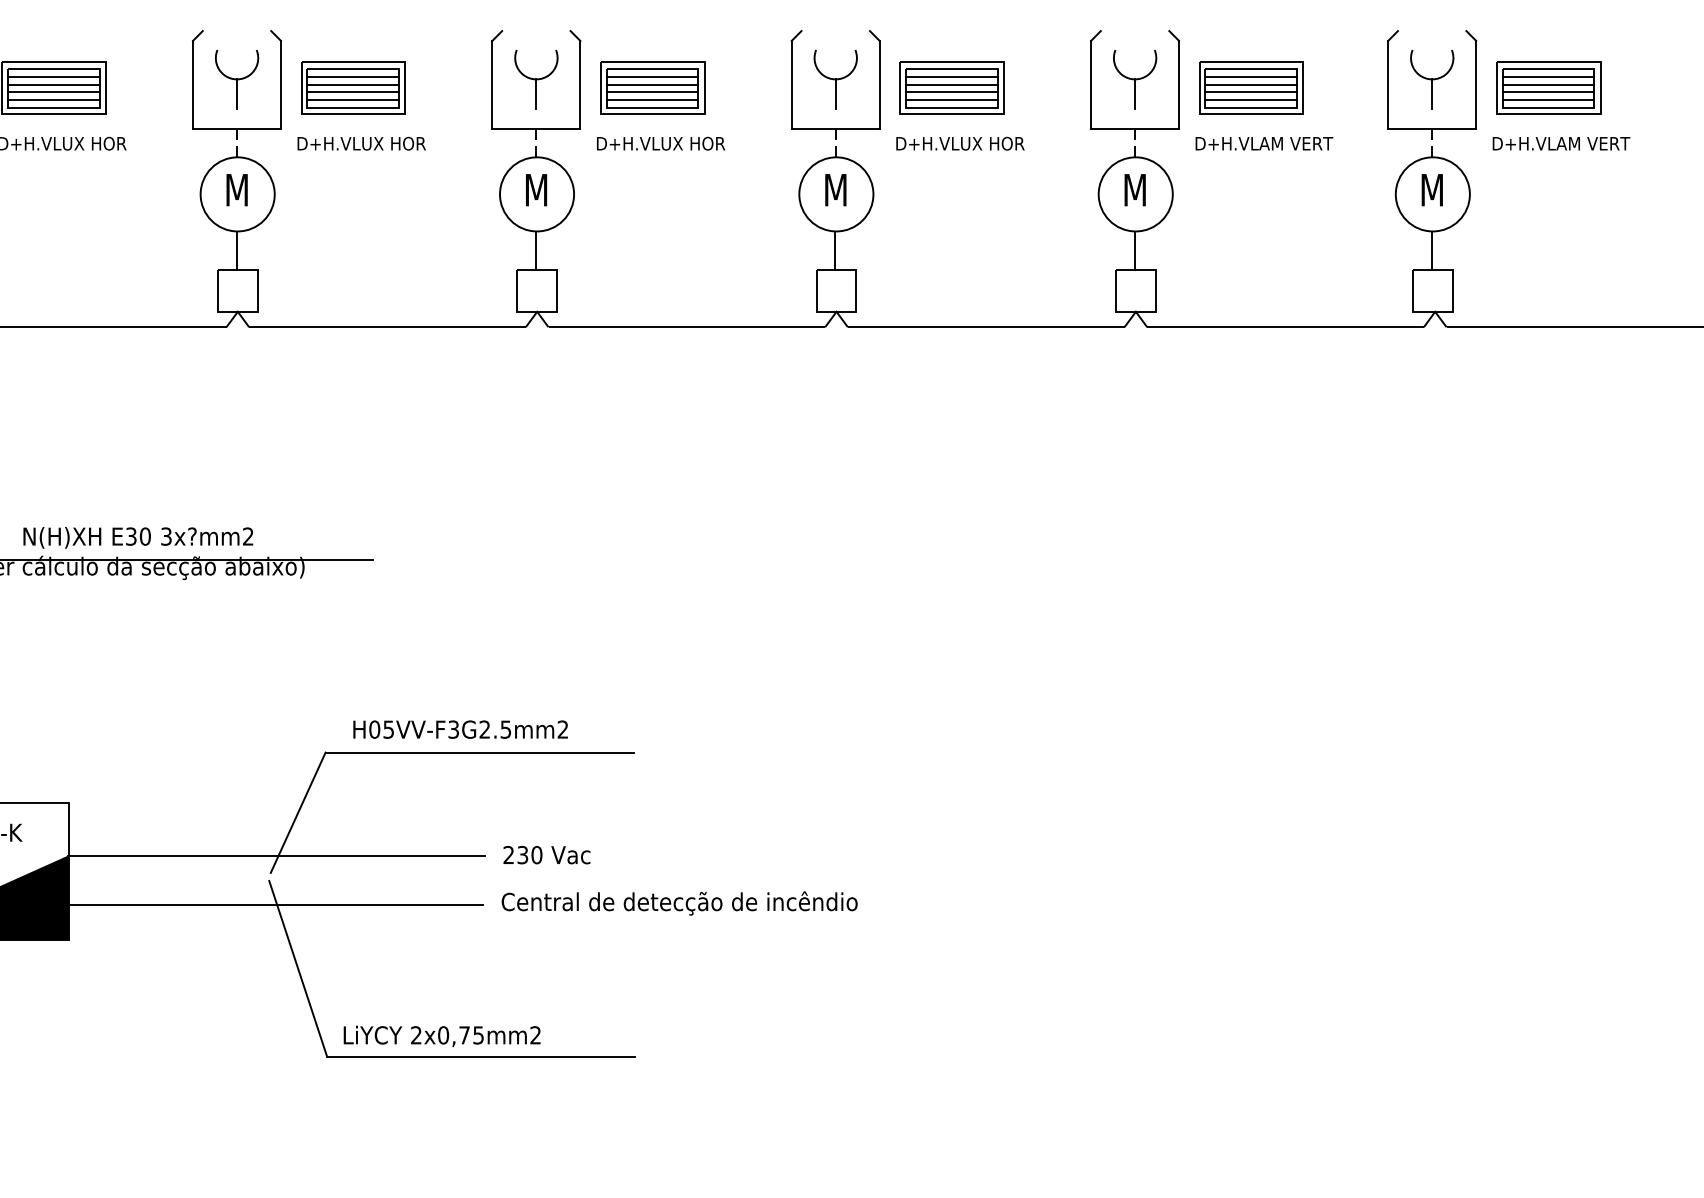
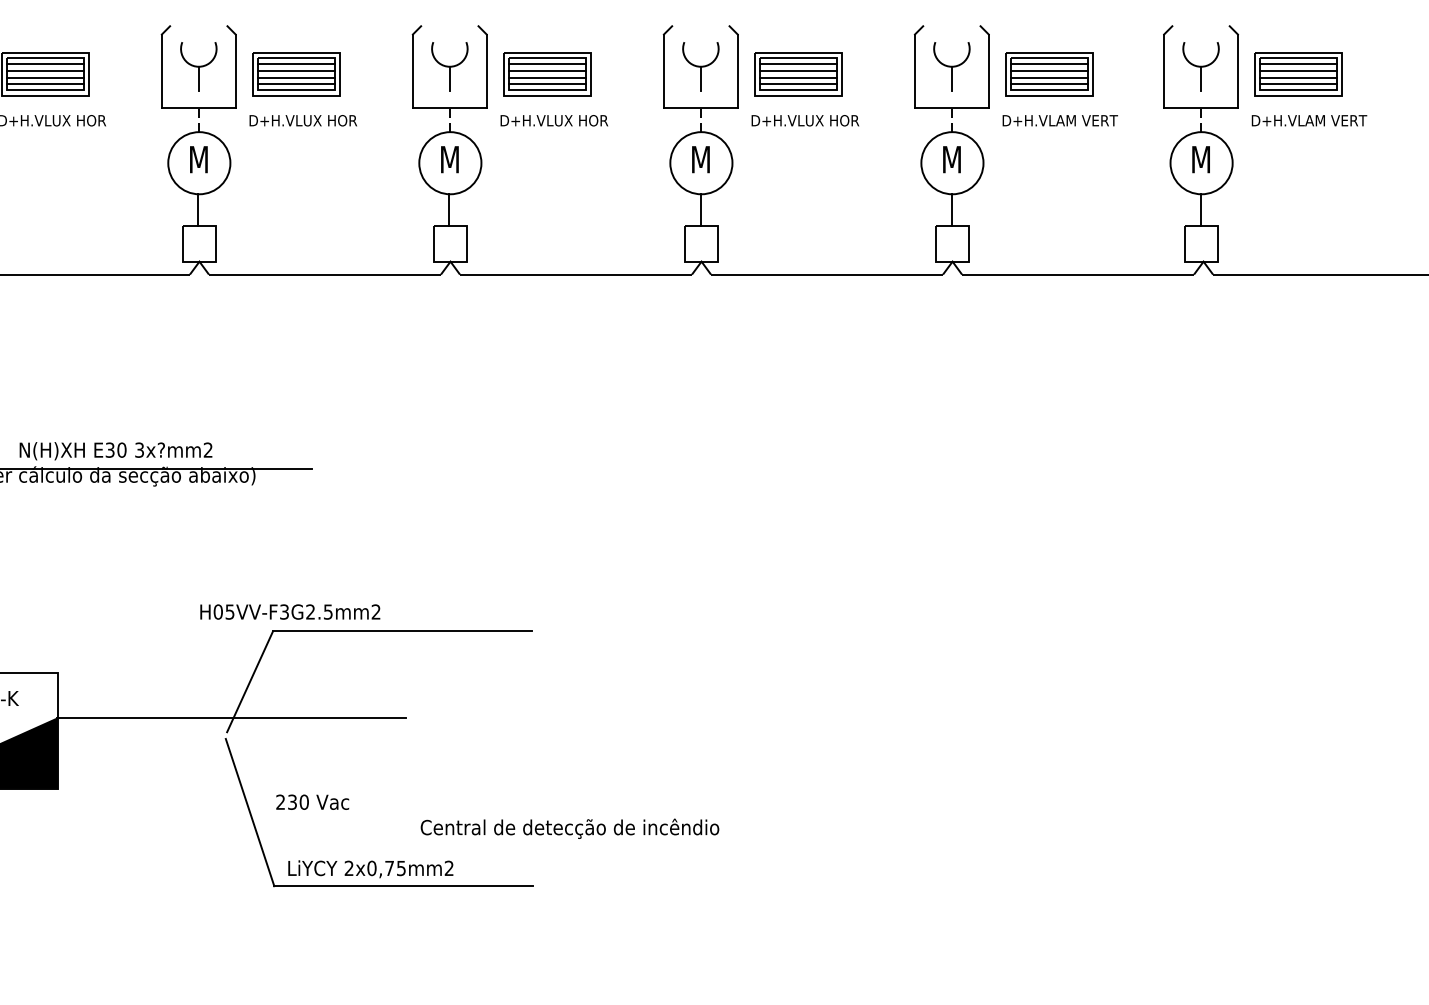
text: (460, 728) -> (290, 611), moved
text: (546, 854) -> (312, 801), moved
text: (679, 903) -> (569, 828), moved
line: (274, 904) -> (230, 758), removed

